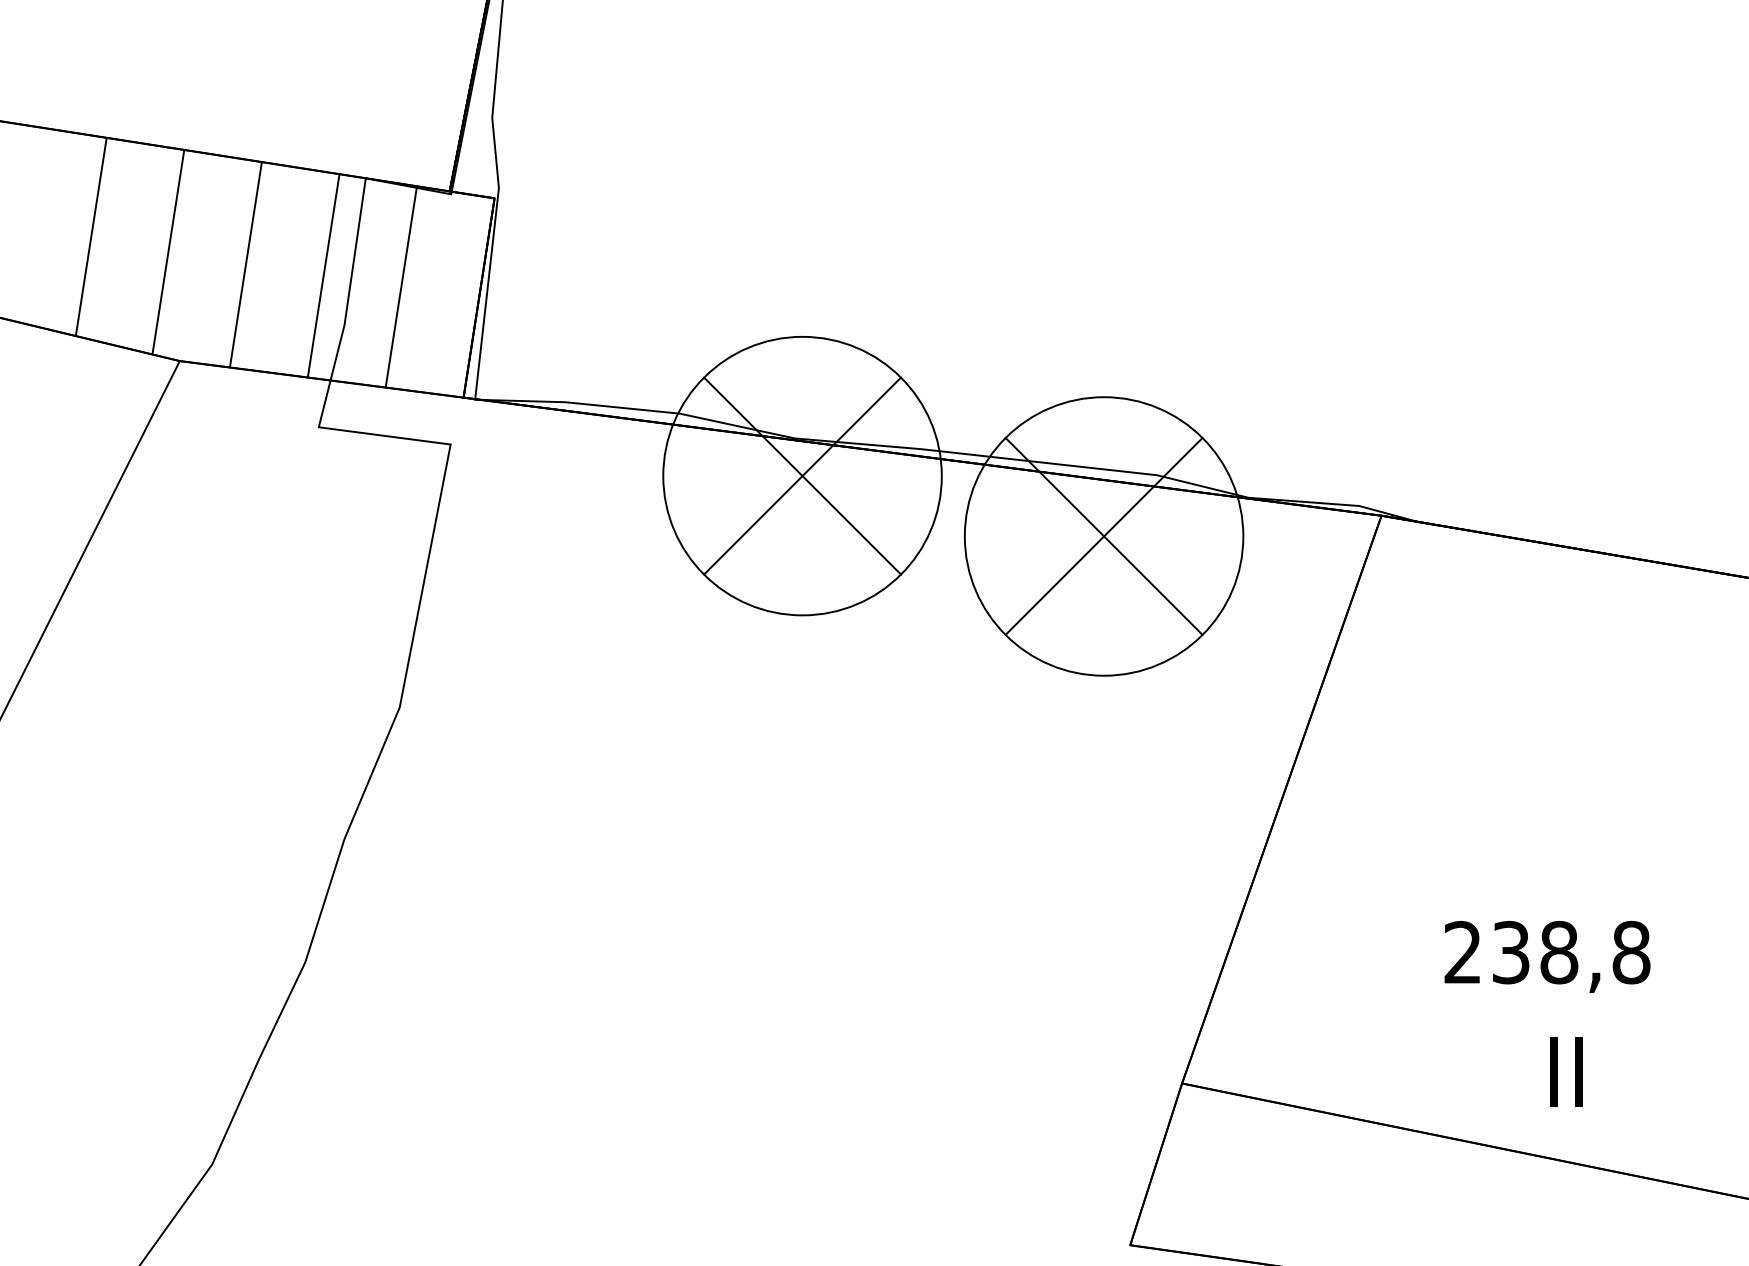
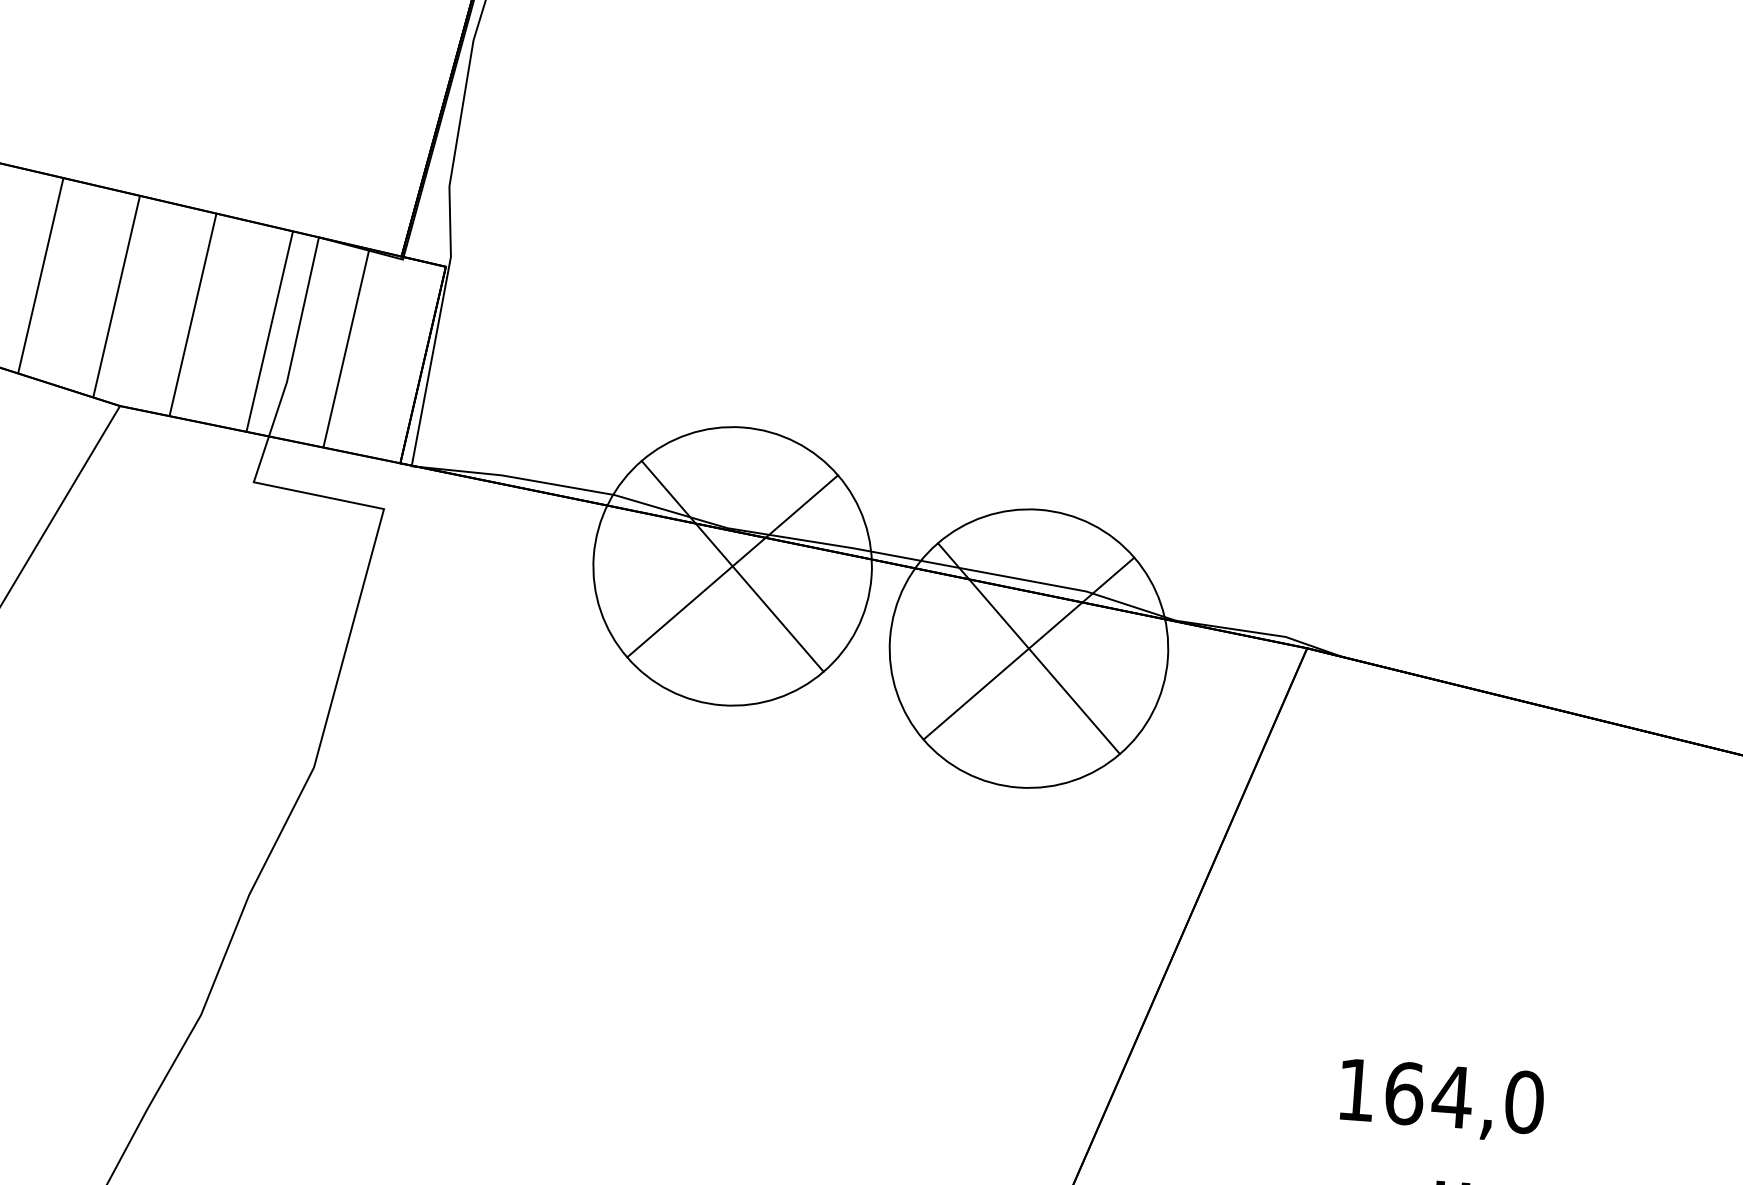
text: (1547, 952) -> (1440, 1096), 238,8 -> 164,0

